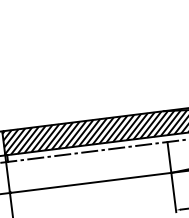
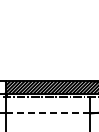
line: (92, 182) -> (48, 113), solid -> dashed

